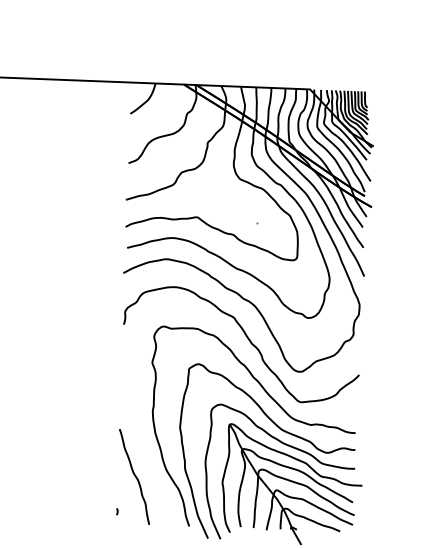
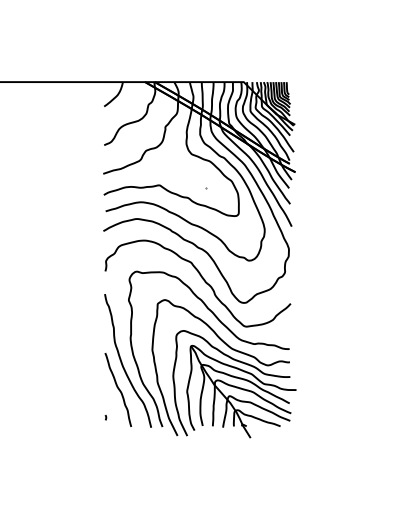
curve: (141, 440) -> (122, 361), added

